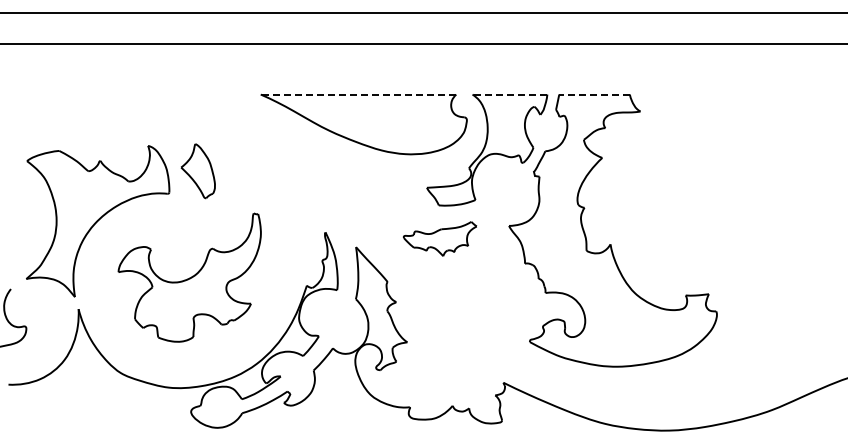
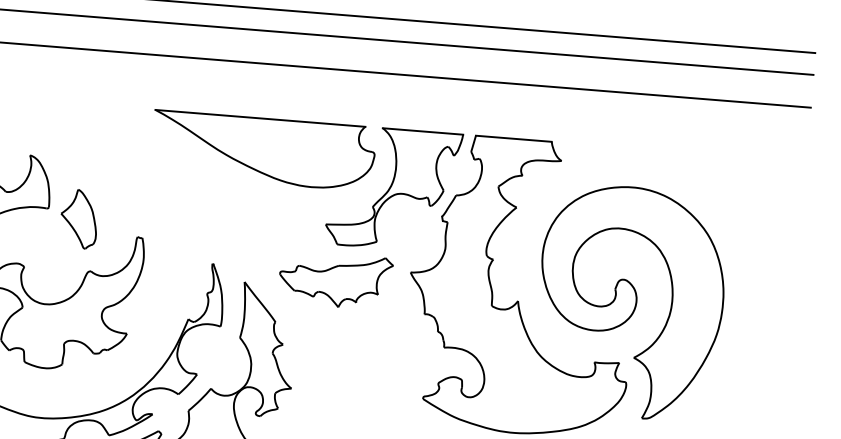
line: (358, 94) -> (260, 118), dashed -> solid
line: (509, 94) -> (422, 131), dashed -> solid
line: (594, 94) -> (513, 138), dashed -> solid
part: (197, 171) -> (78, 219), moved
part: (715, 236) -> (631, 301), added
part: (439, 238) -> (334, 279), size x1.43

